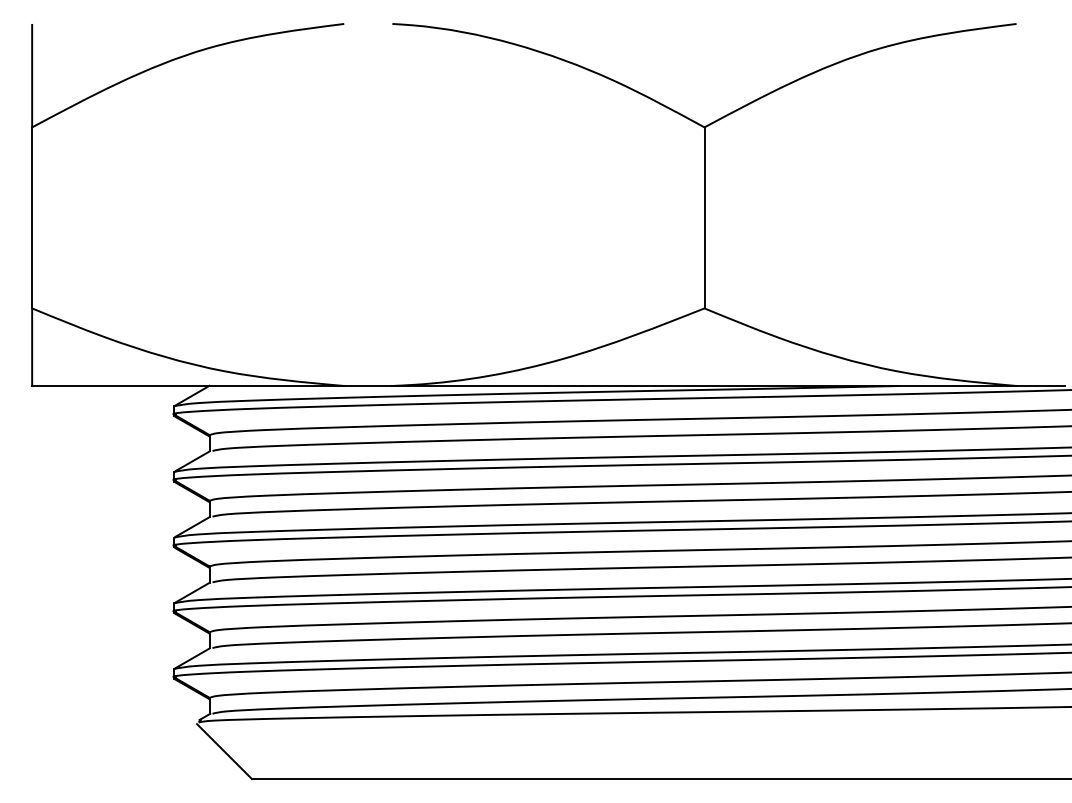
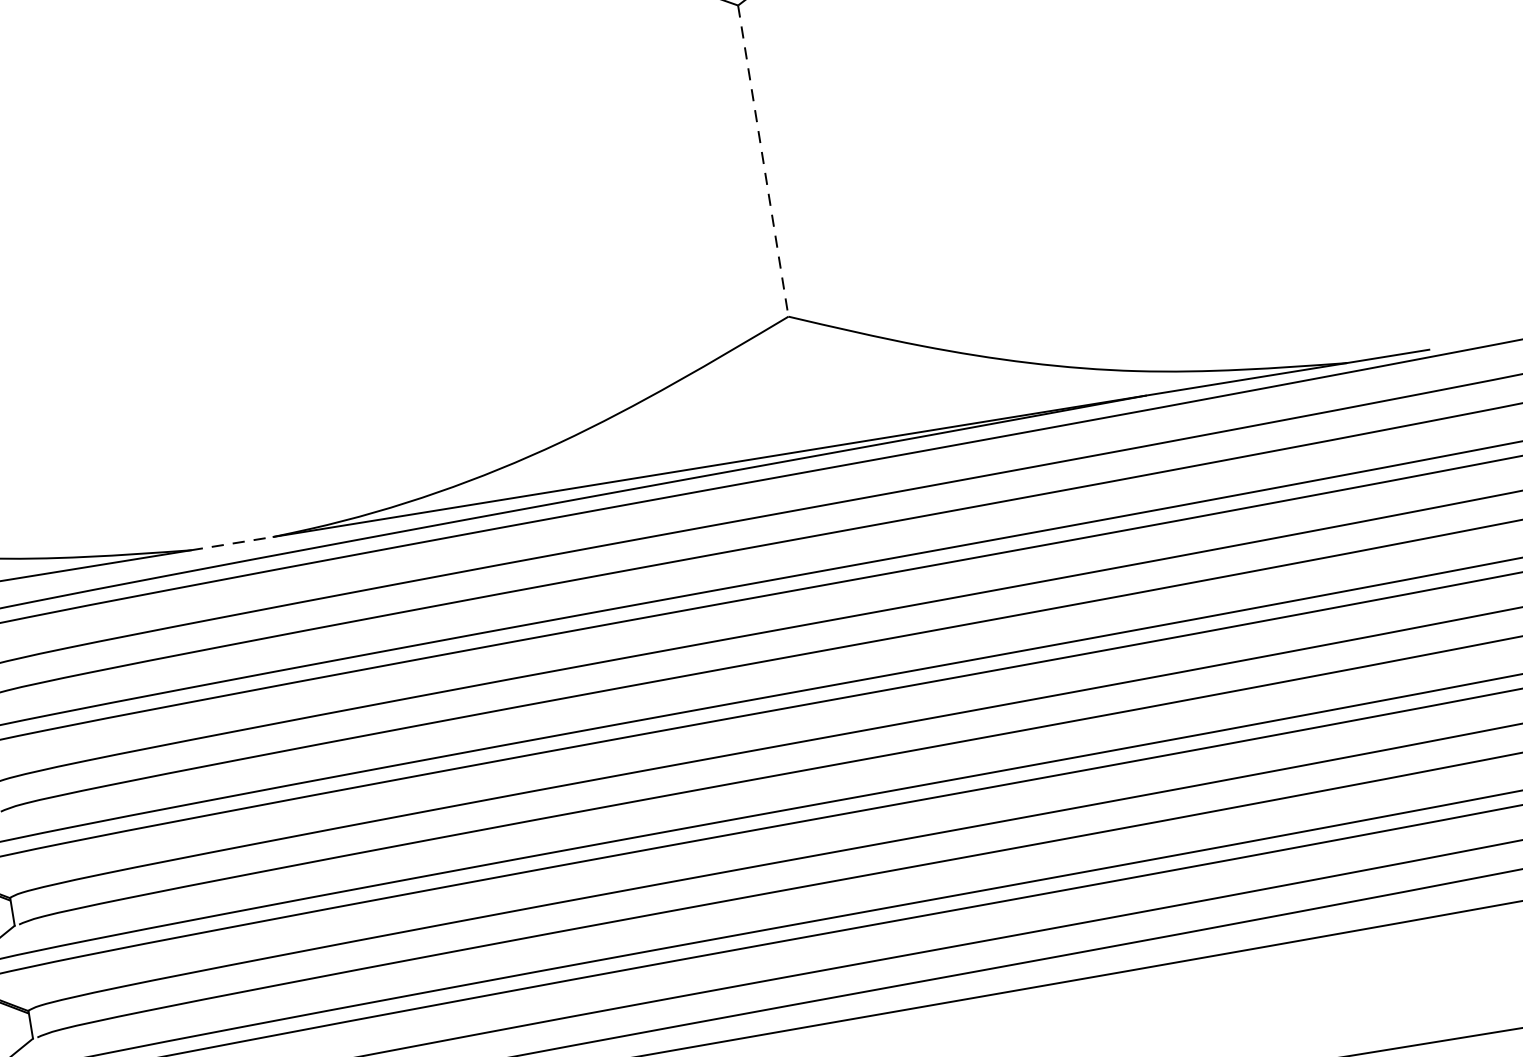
line: (704, 217) -> (763, 160), solid -> dashed
line: (368, 385) -> (232, 542), solid -> dashed

